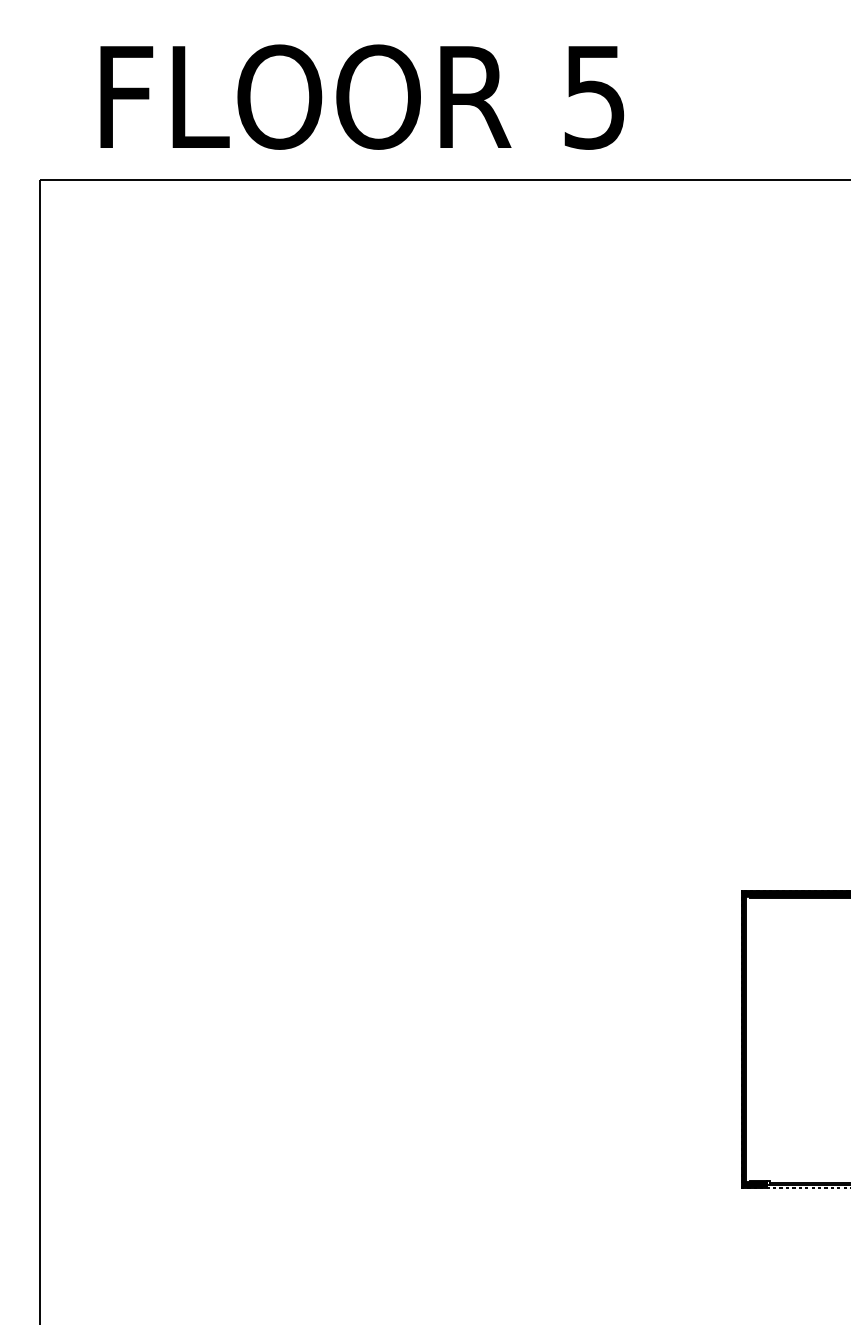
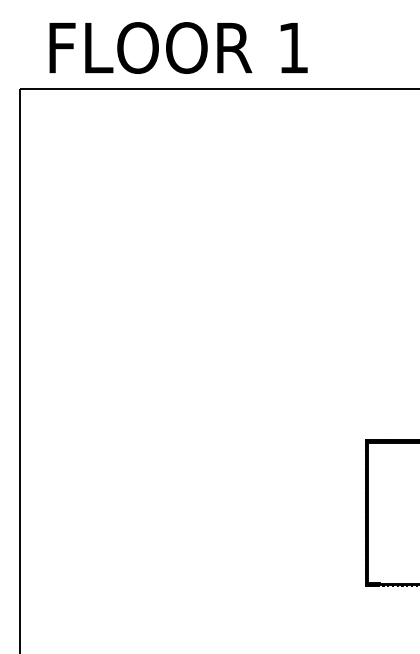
text: (592, 96) -> (292, 47), 5 -> 1

